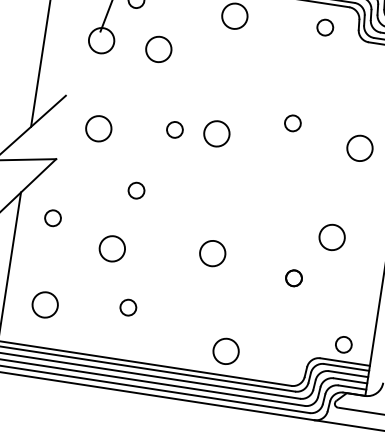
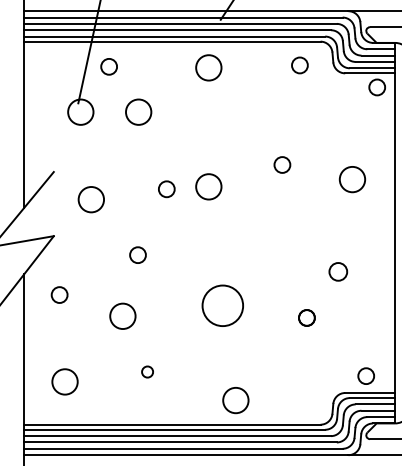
circle: (331, 237) -> (337, 271), size x0.7
circle: (212, 253) -> (222, 305), size x1.6
circle: (128, 307) -> (147, 371), size x0.7
circle: (225, 351) -> (235, 400), moved

